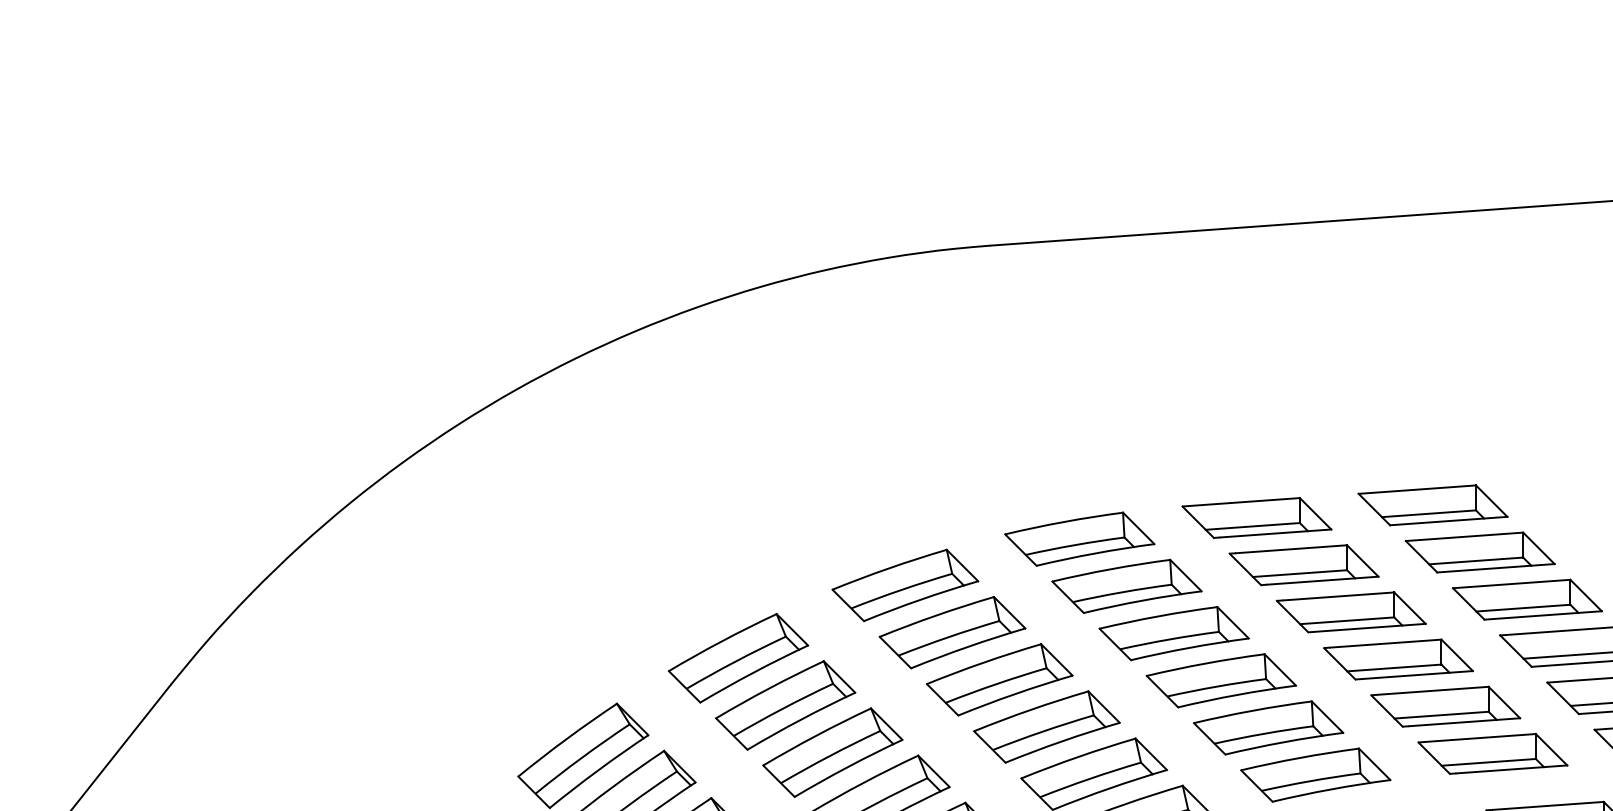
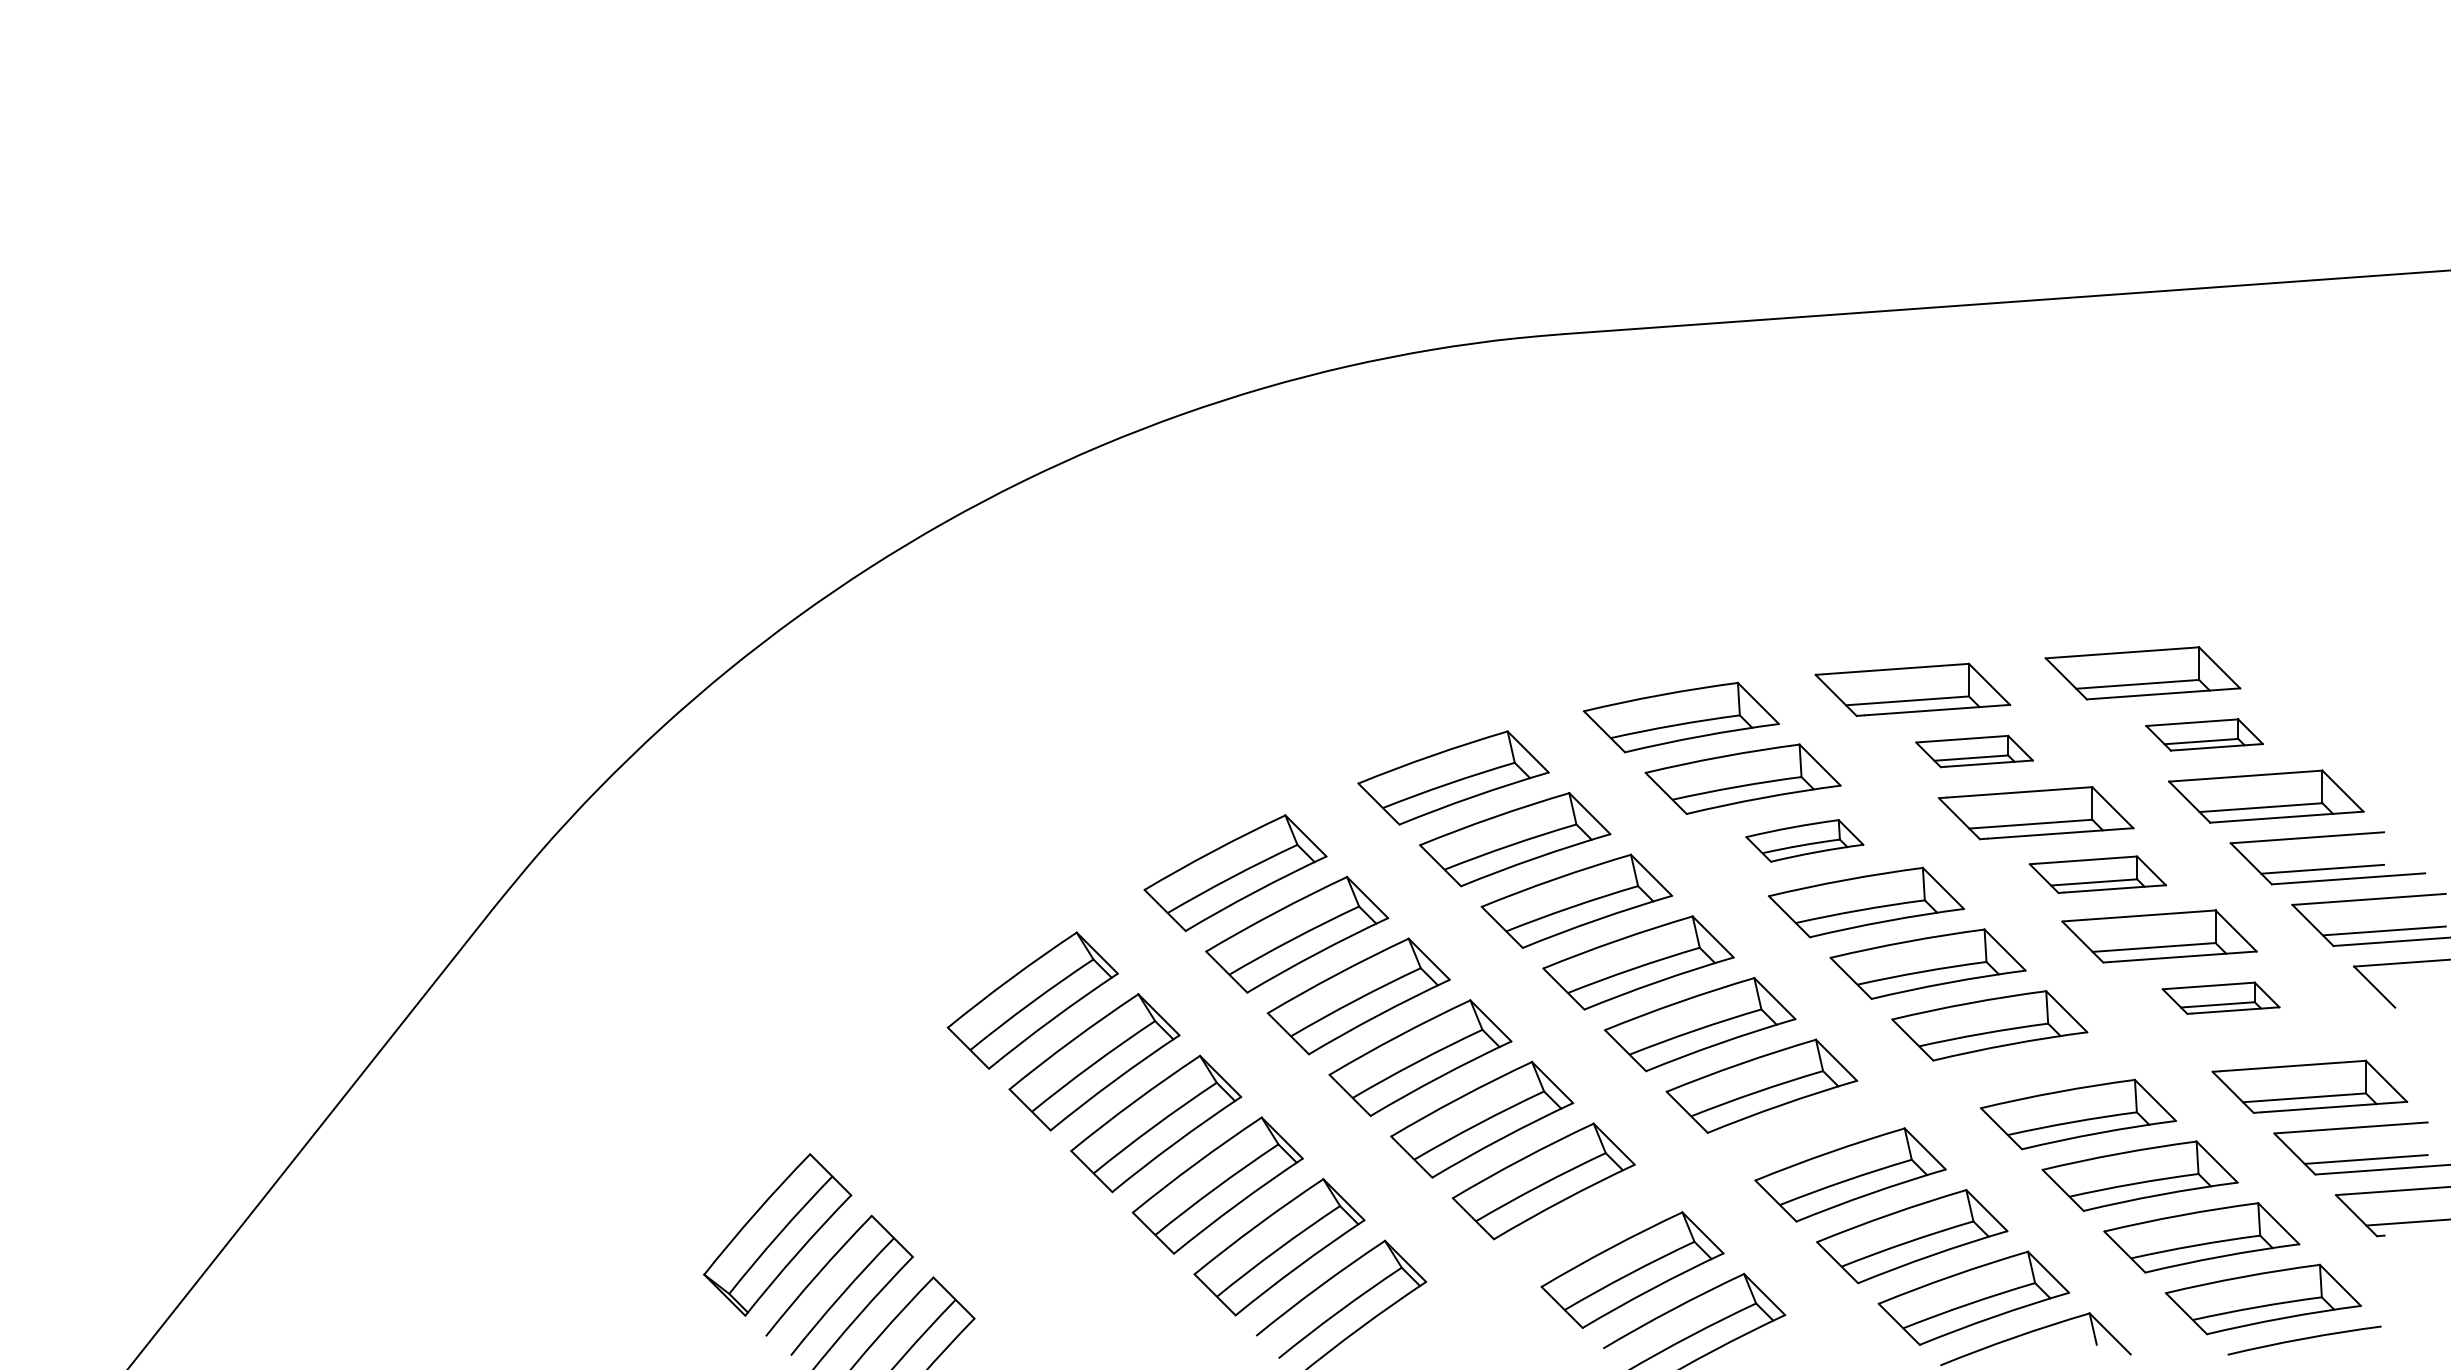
part: (1480, 552) -> (2204, 734), size x0.6
part: (1304, 565) -> (1974, 751), size x0.6
part: (1173, 633) -> (1804, 840), size x0.6
part: (1398, 659) -> (2097, 874), size x0.7
part: (1492, 754) -> (2220, 998), size x0.6

